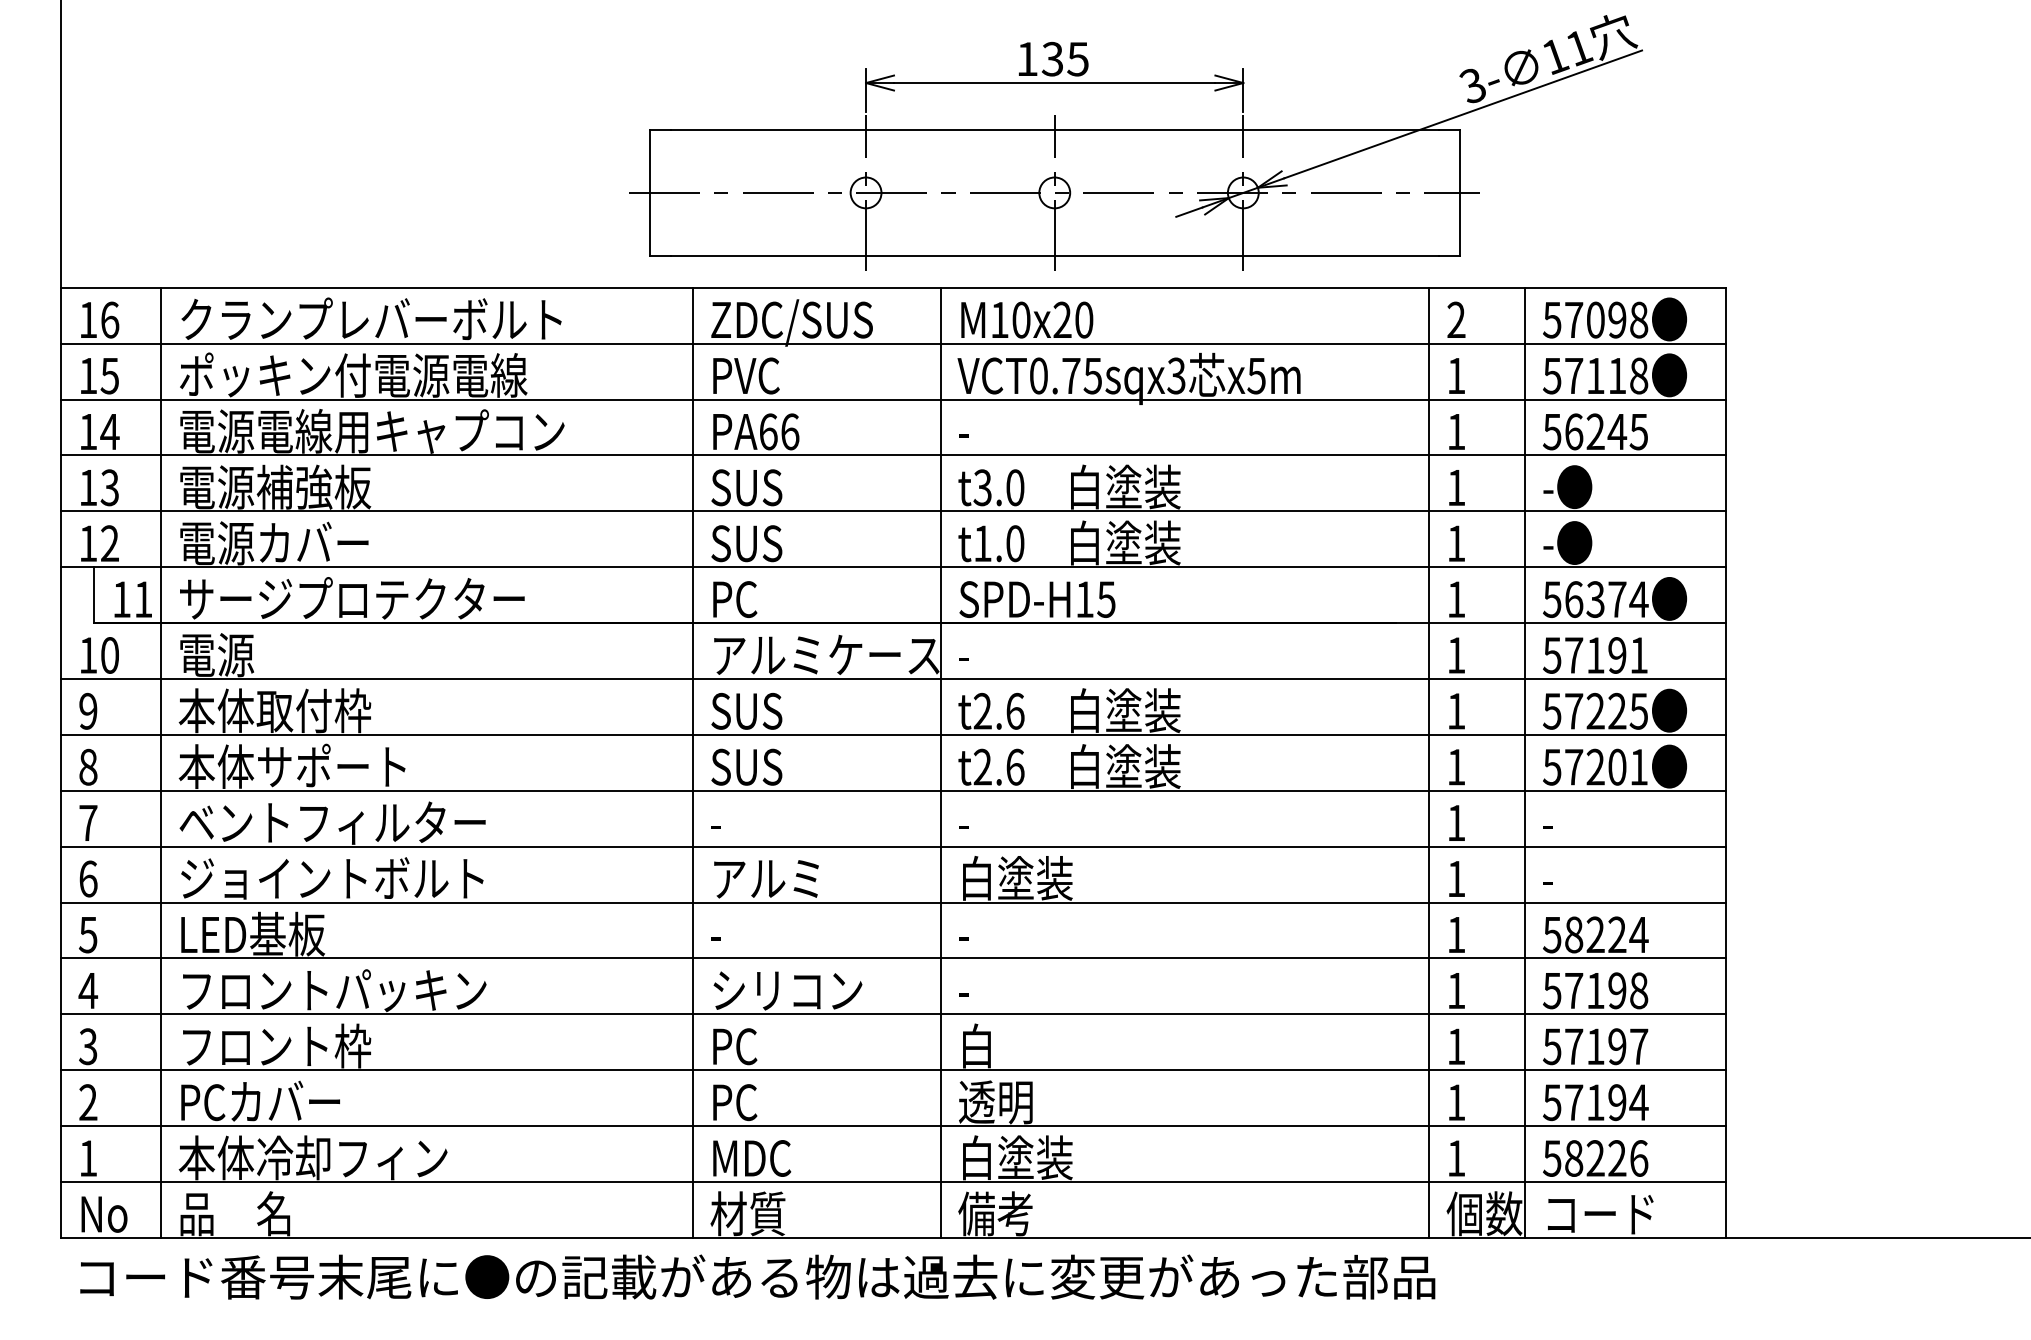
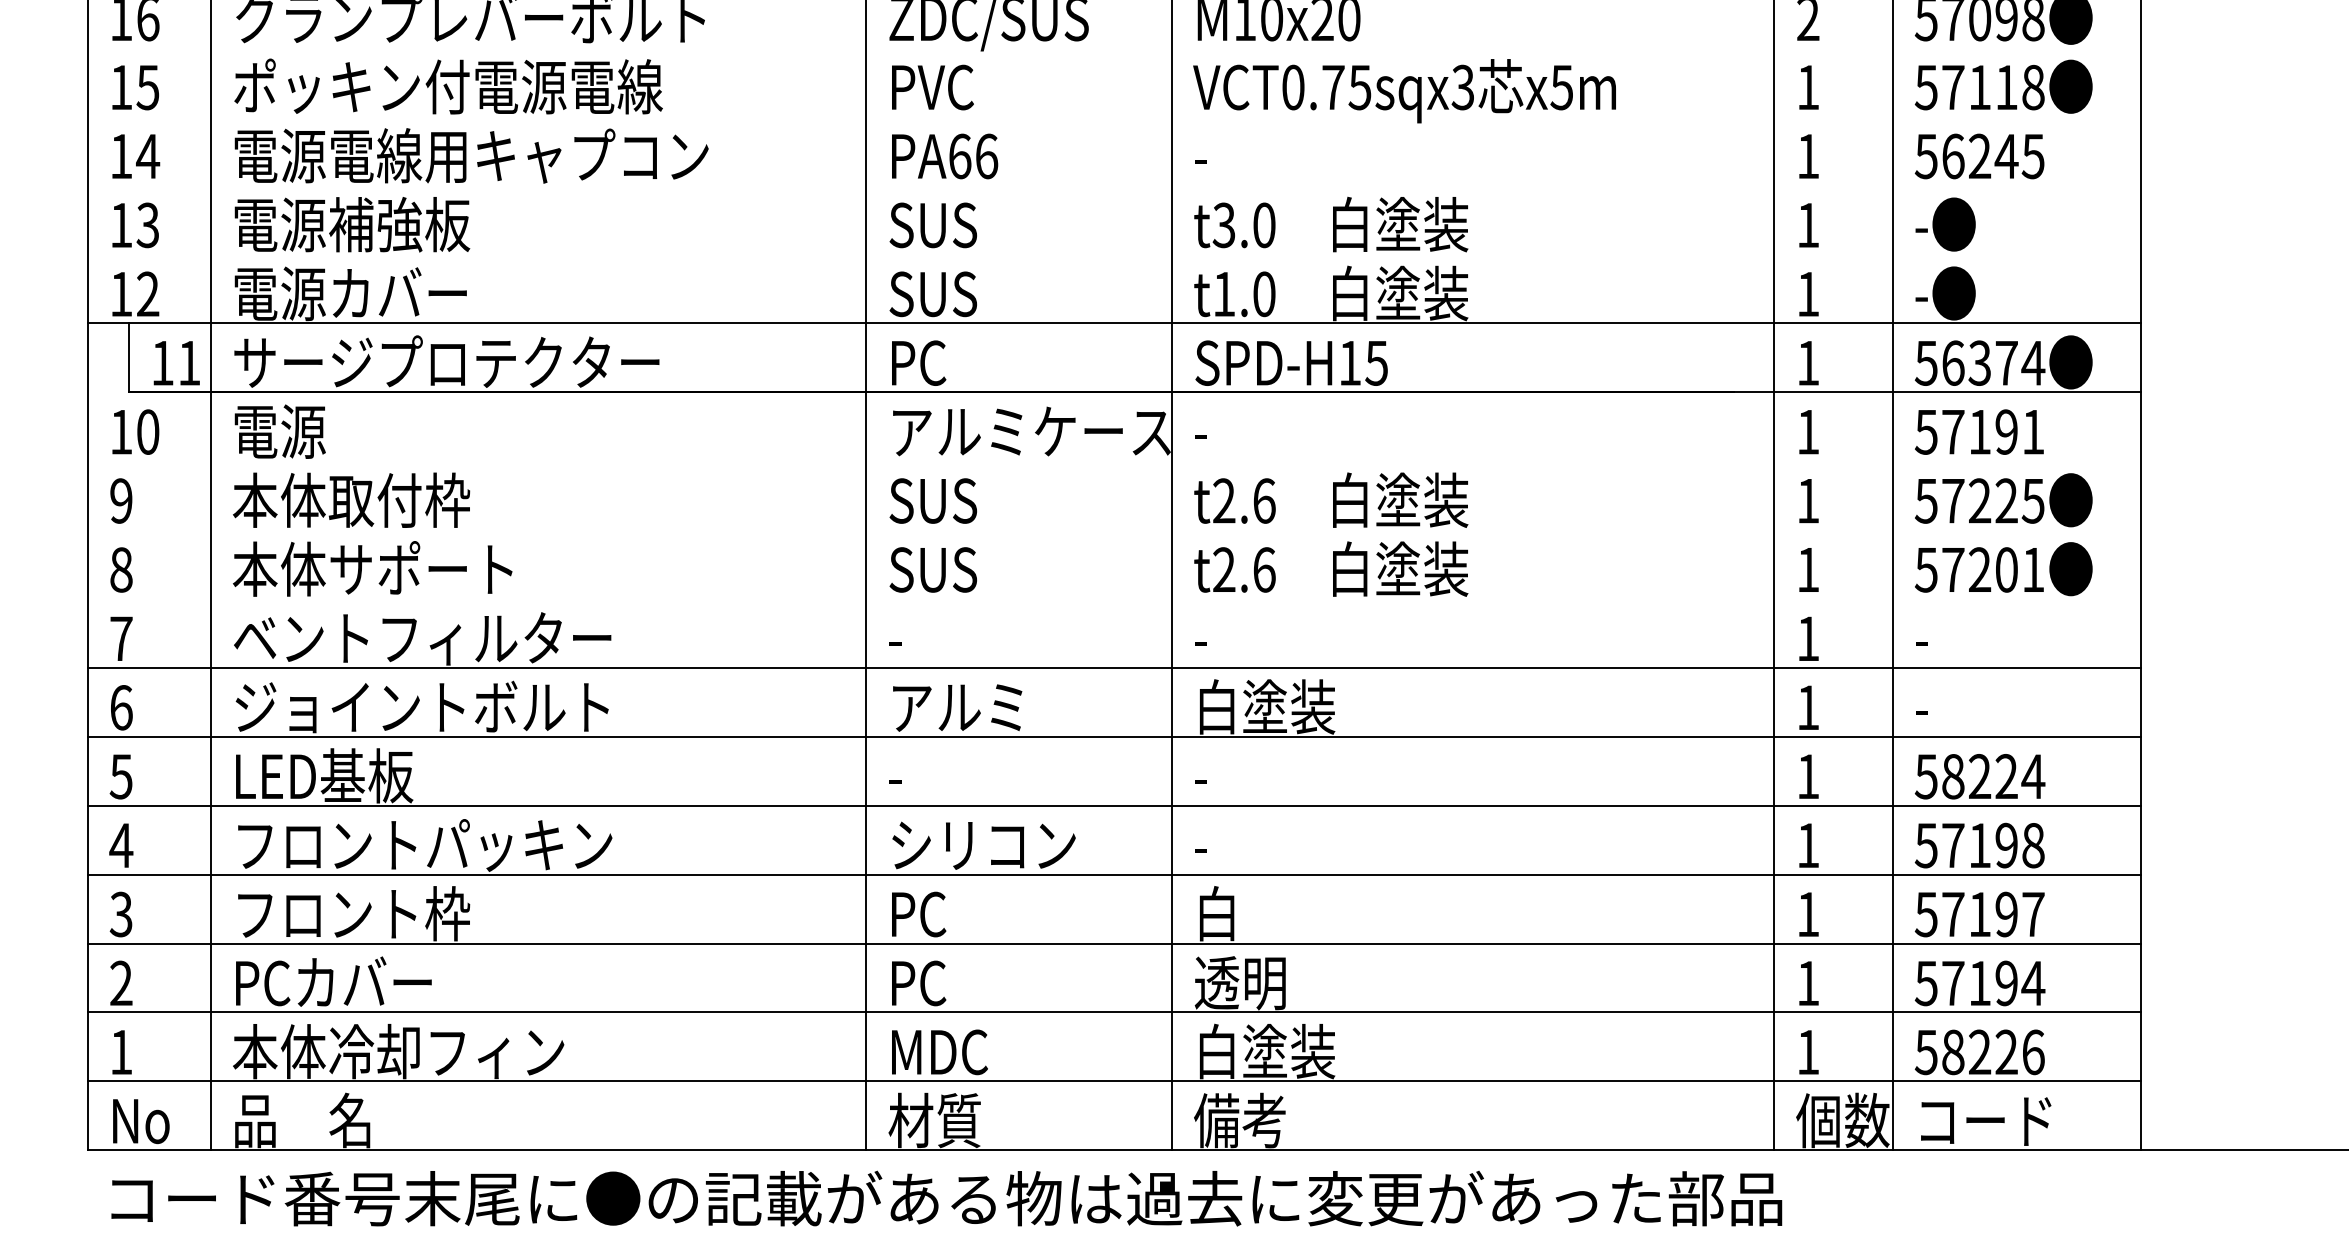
line: (893, 343) -> (1114, 47), removed
line: (893, 399) -> (1114, 116), removed
line: (893, 455) -> (1114, 185), removed
line: (893, 511) -> (1114, 254), removed
line: (893, 678) -> (1114, 460), removed
line: (893, 734) -> (1114, 529), removed
line: (893, 790) -> (1114, 598), removed

